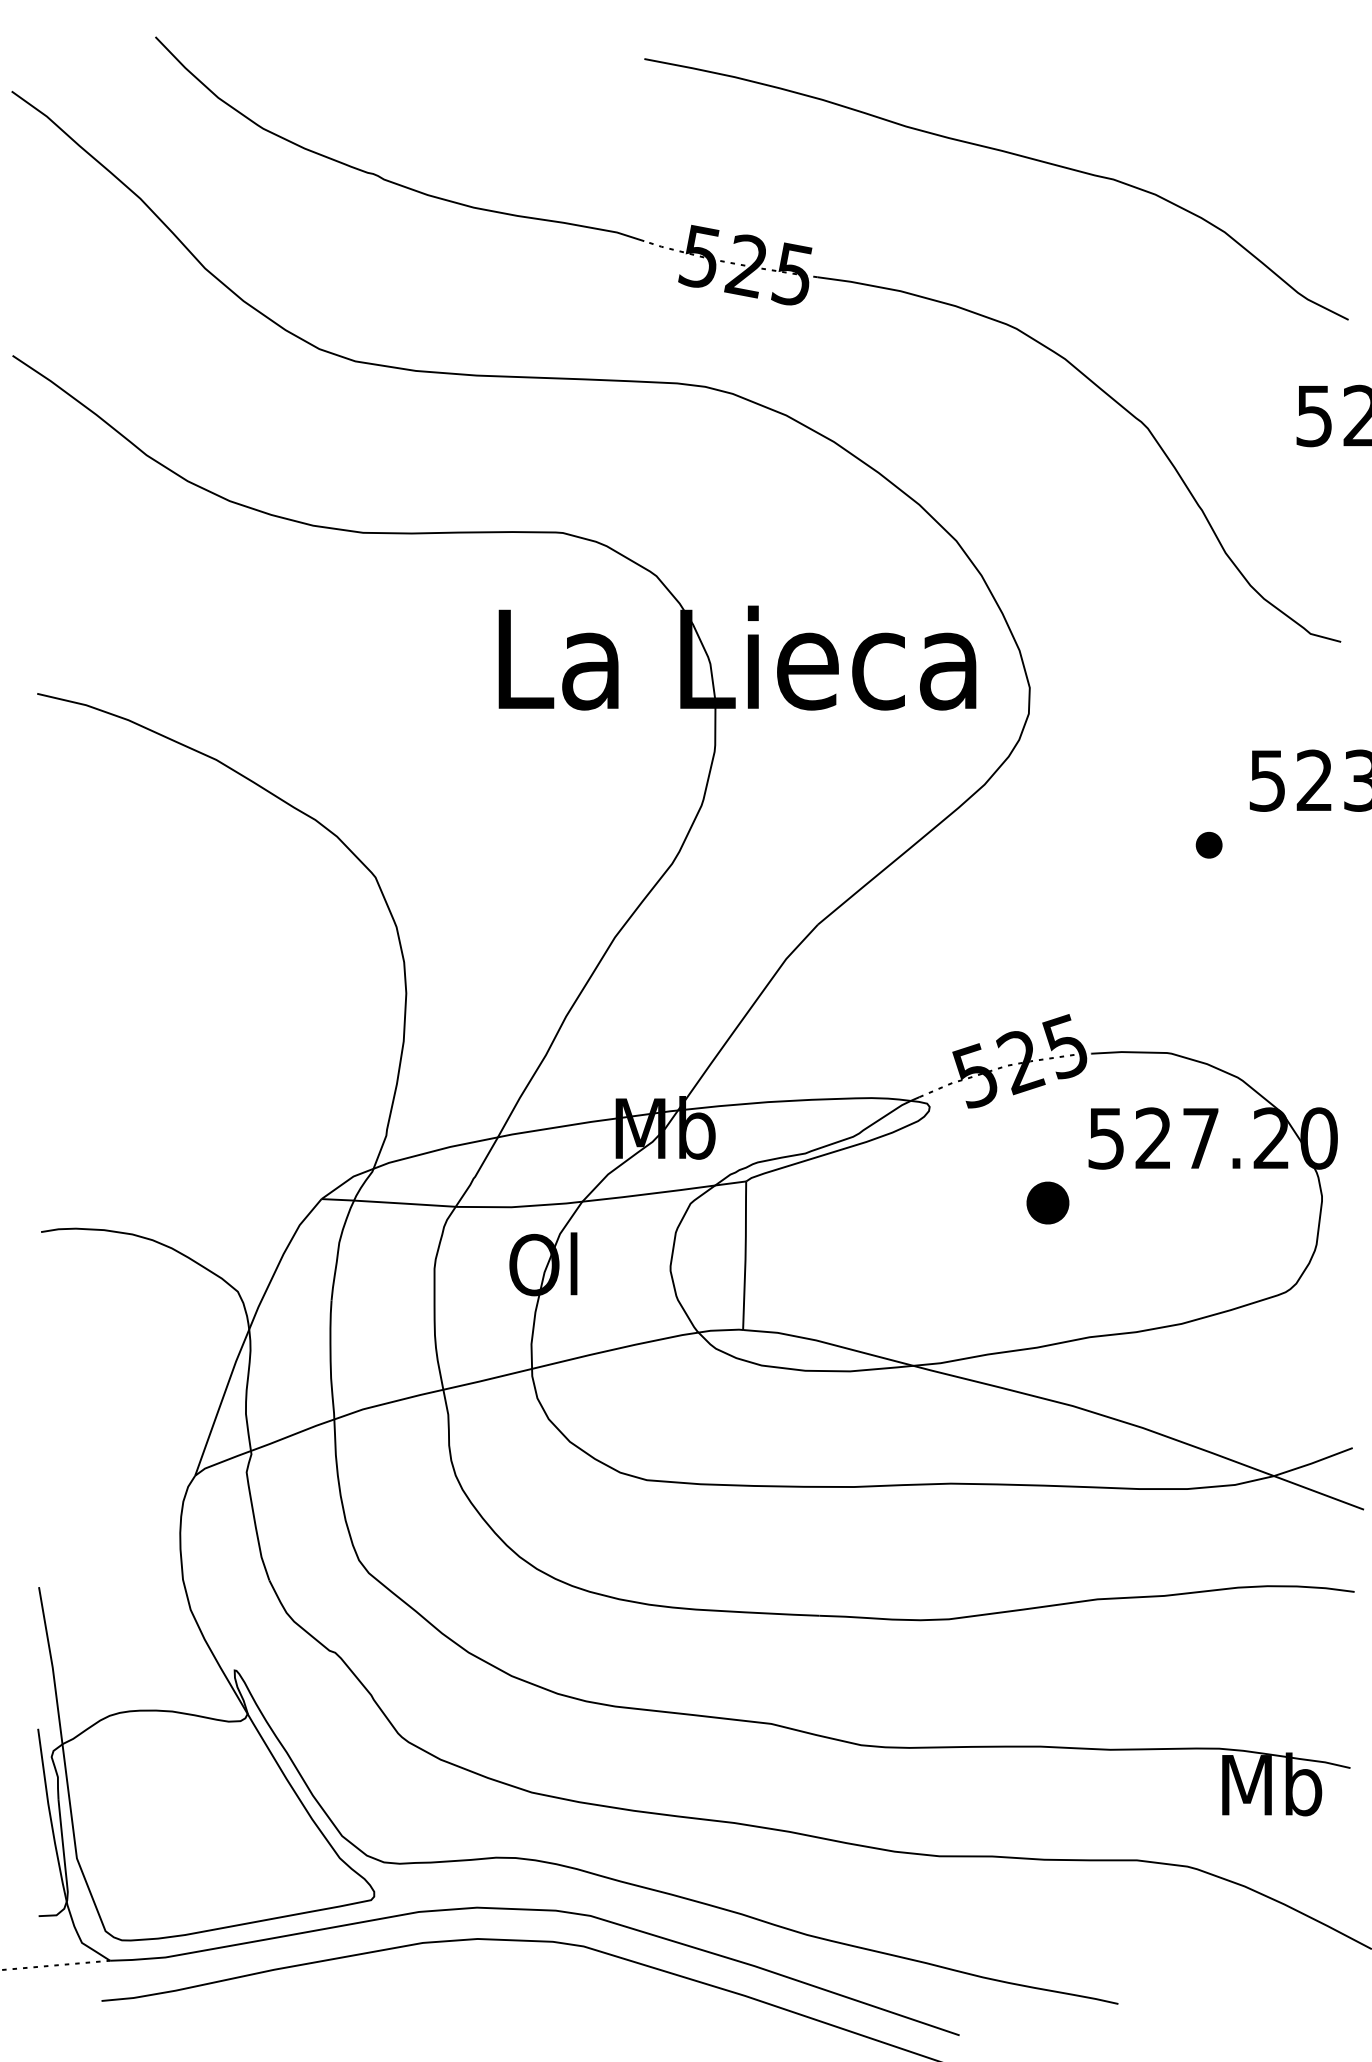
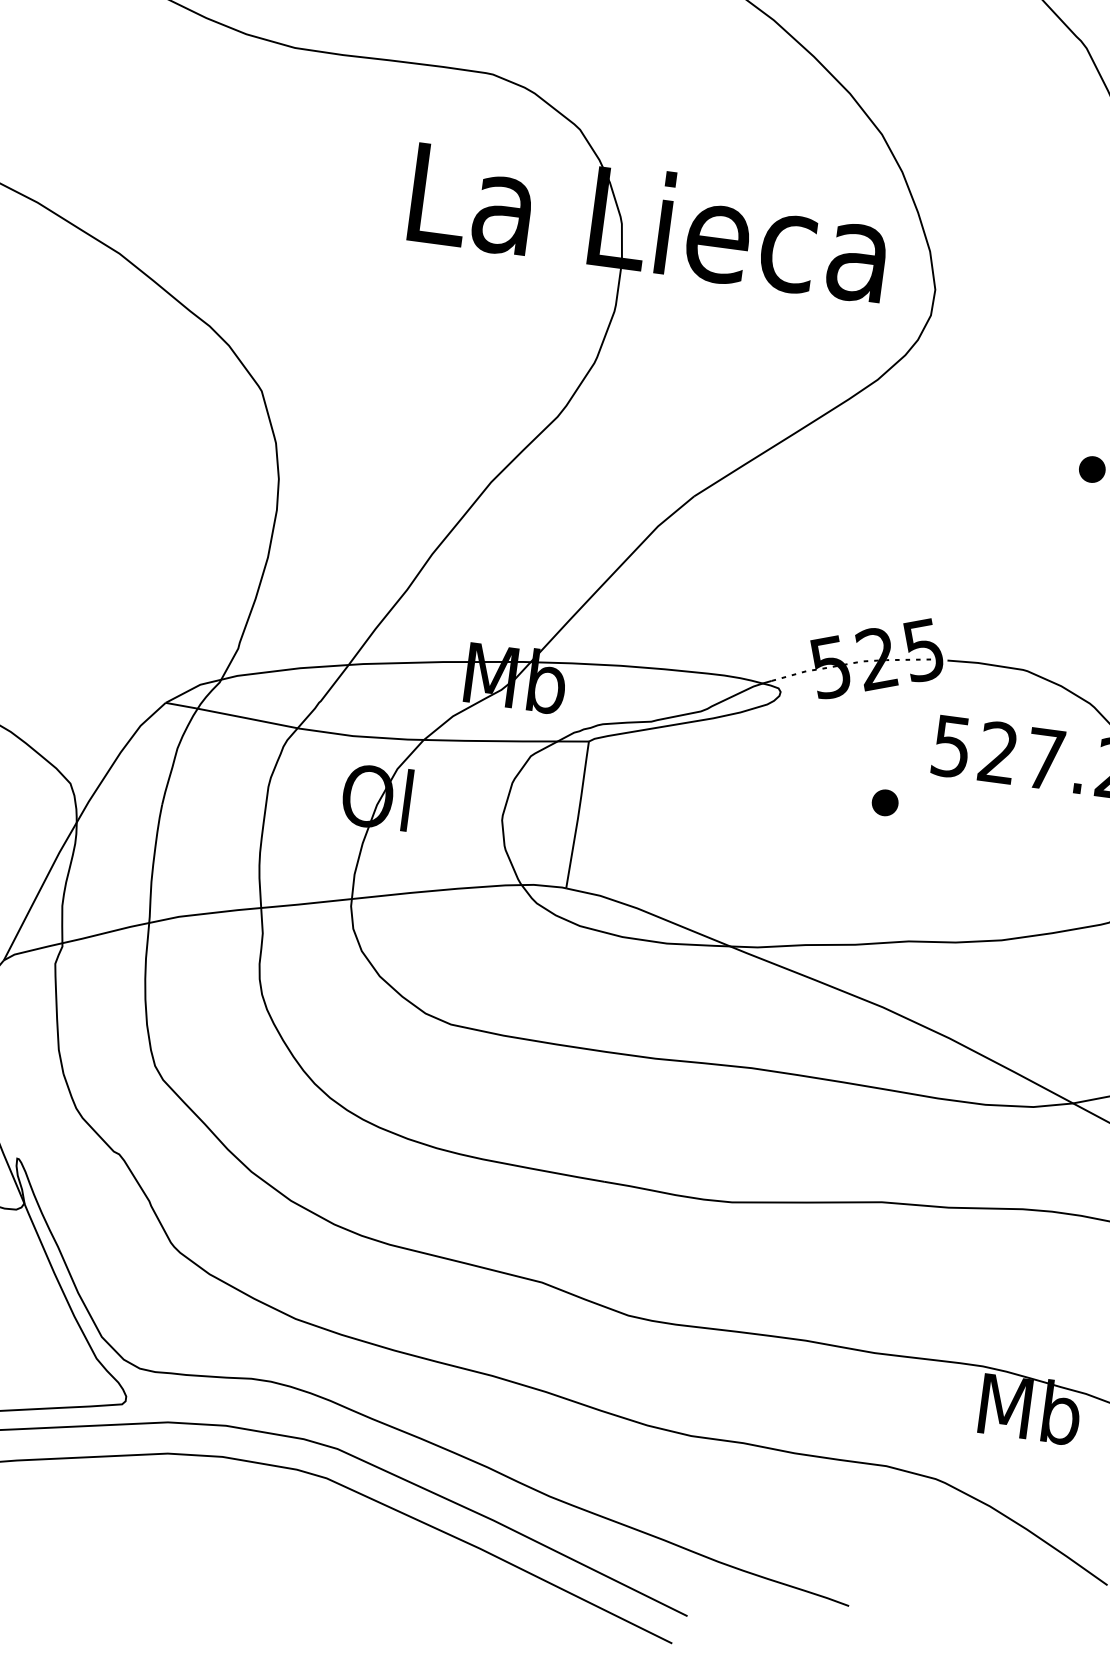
part: (1047, 1202) -> (884, 802), size x0.62

